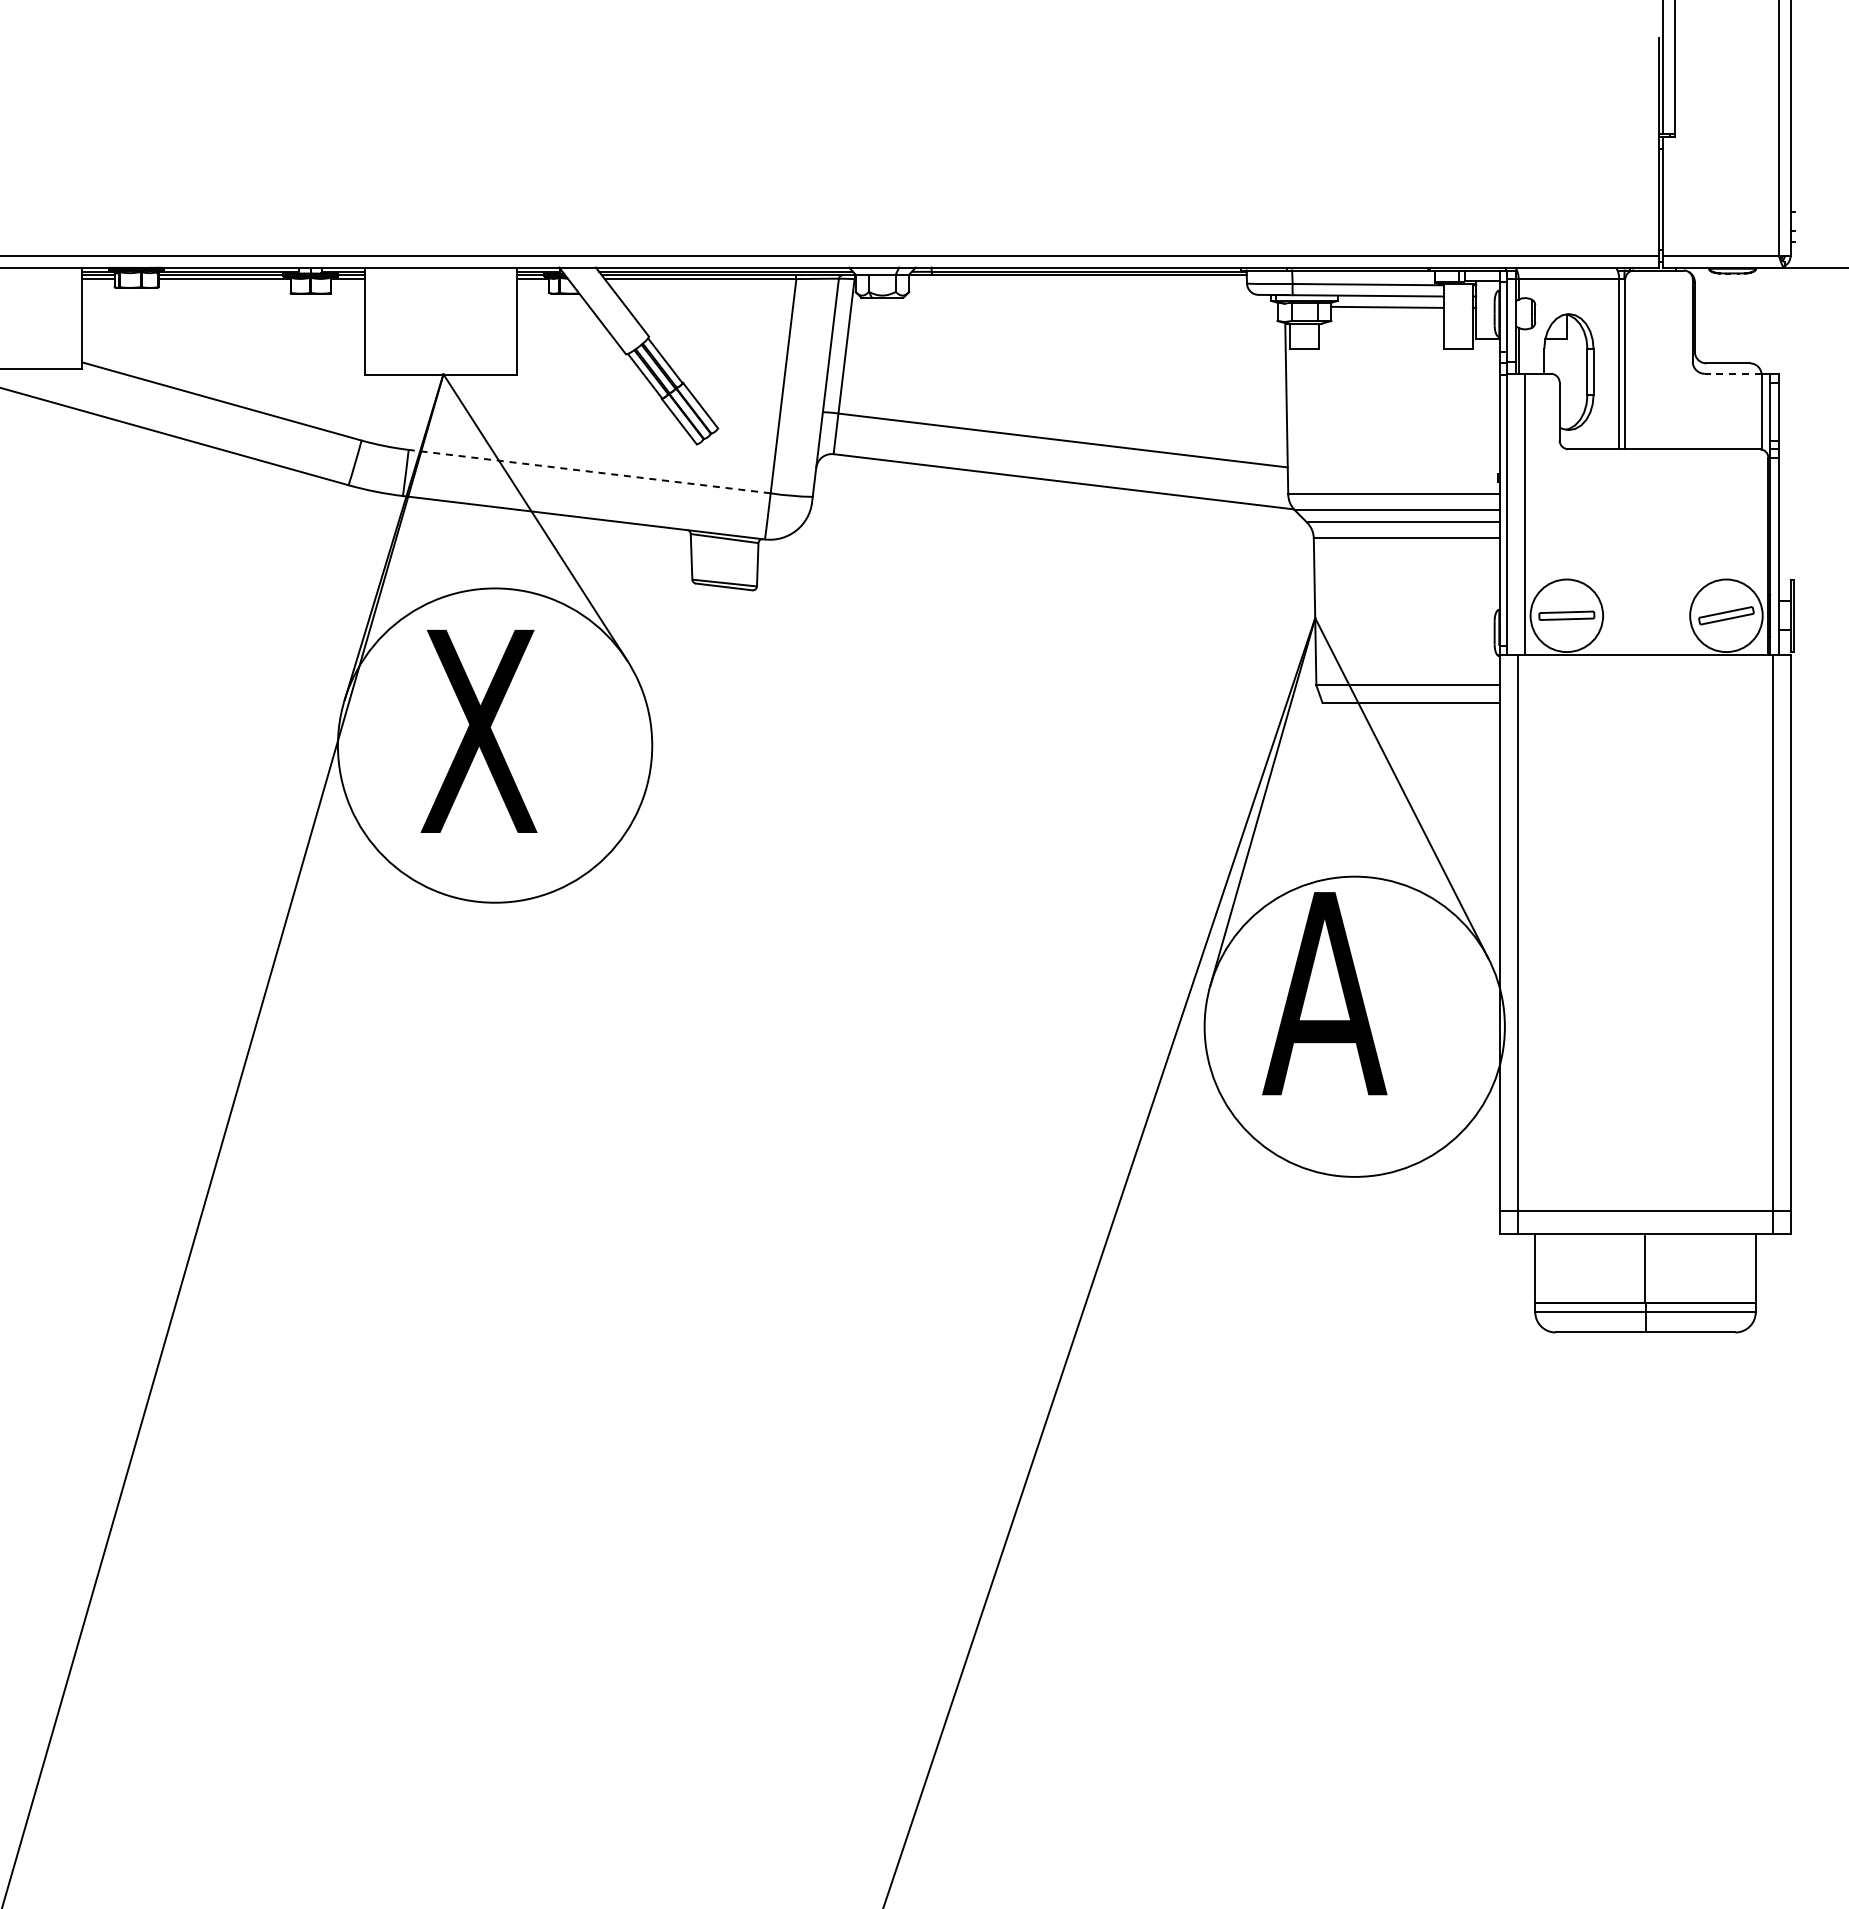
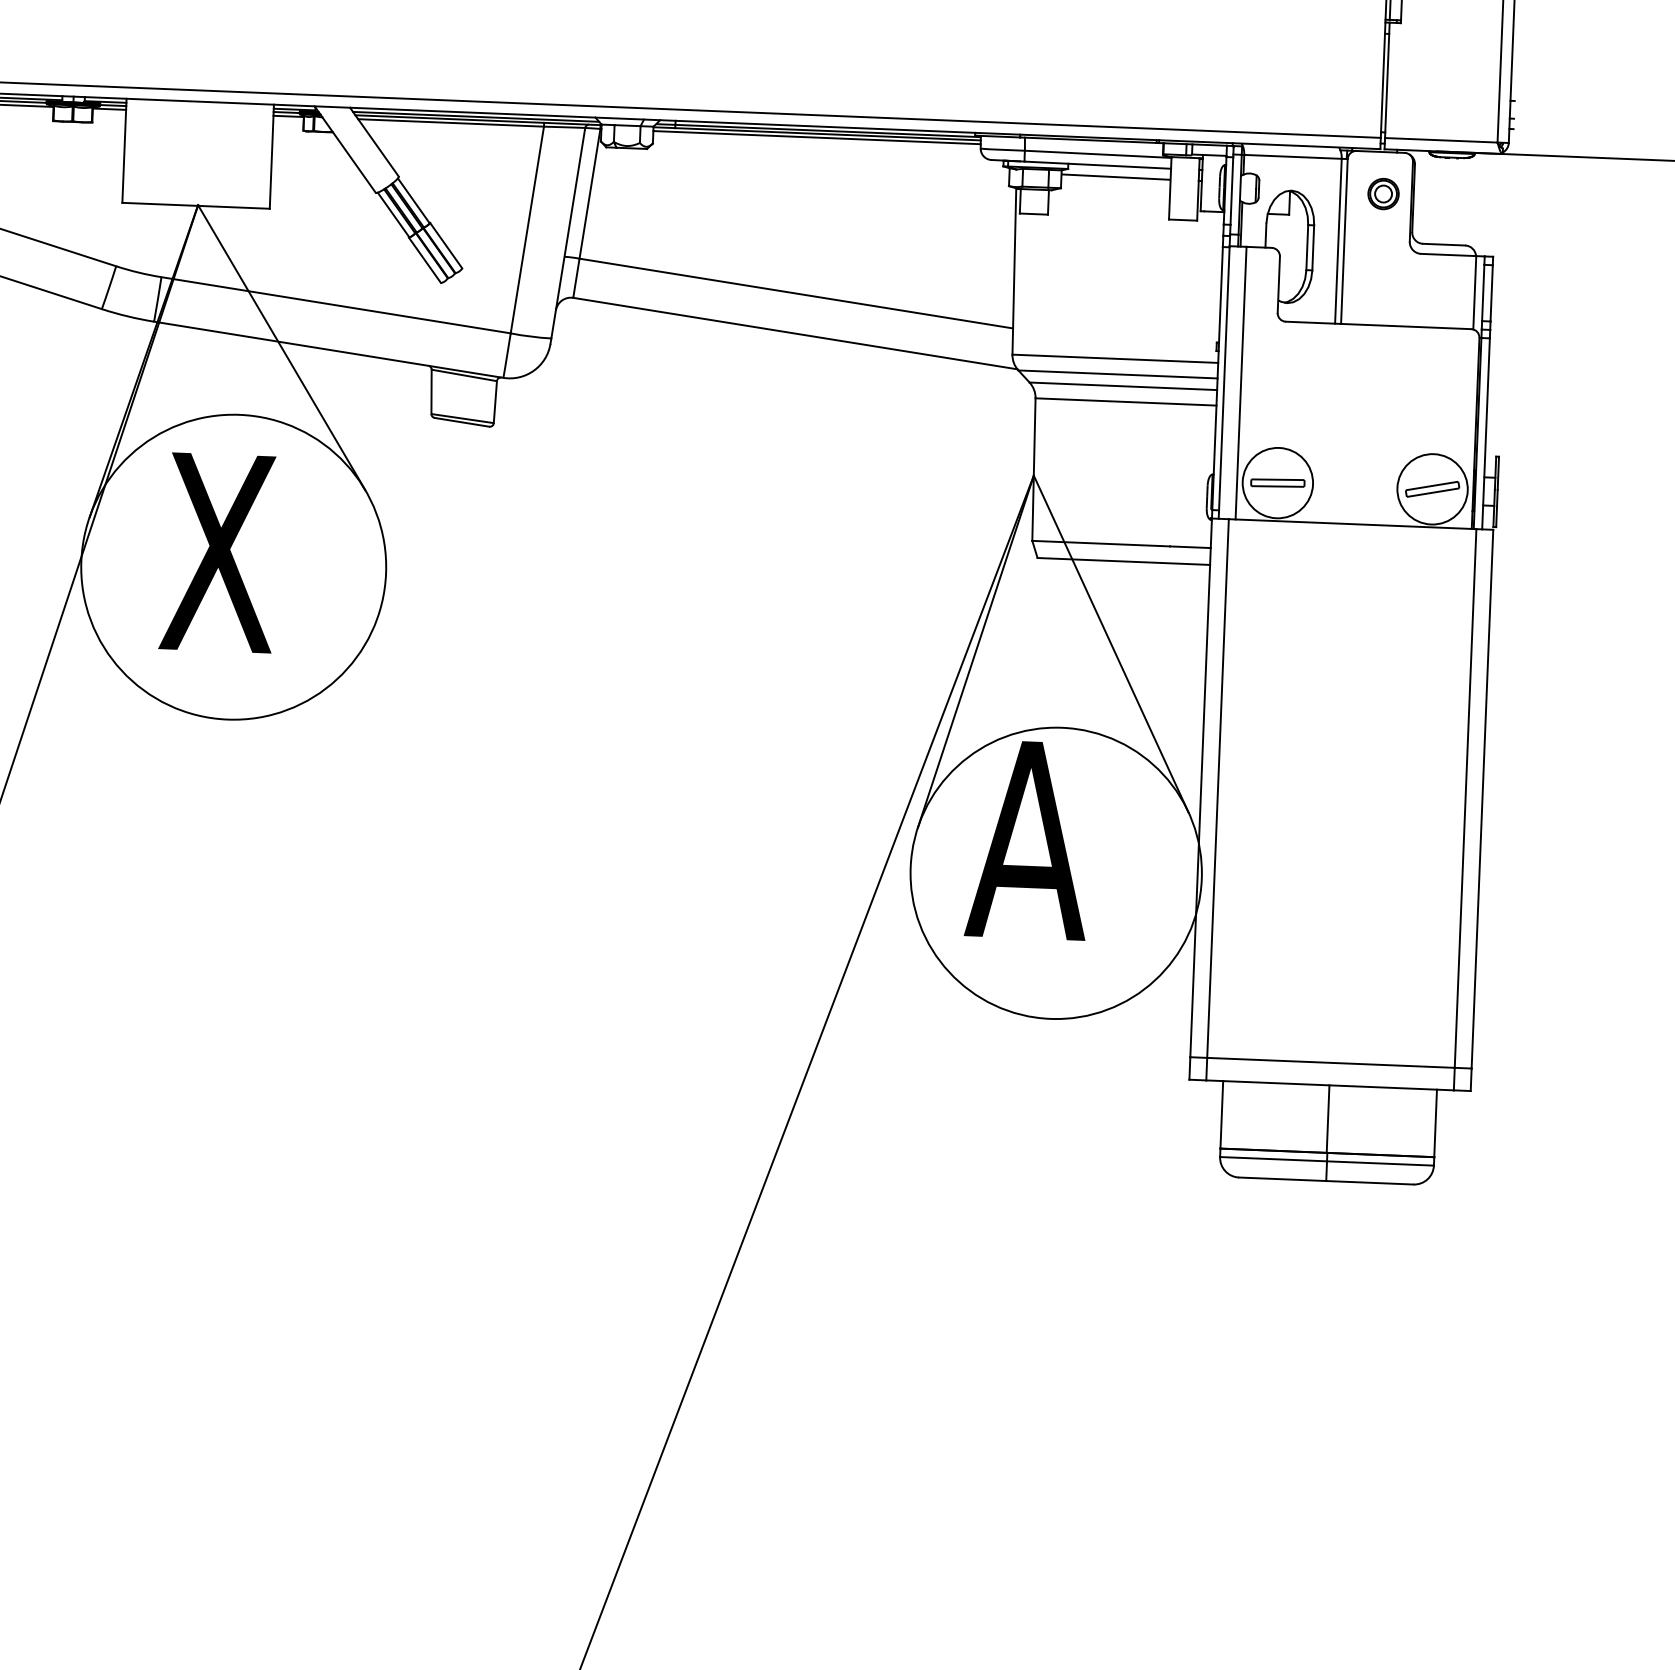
line: (1077, 279) -> (816, 138), added
part: (1663, 313) -> (1383, 193), added
line: (1732, 373) -> (1447, 254), dashed -> solid
line: (589, 471) -> (335, 305), dashed -> solid

